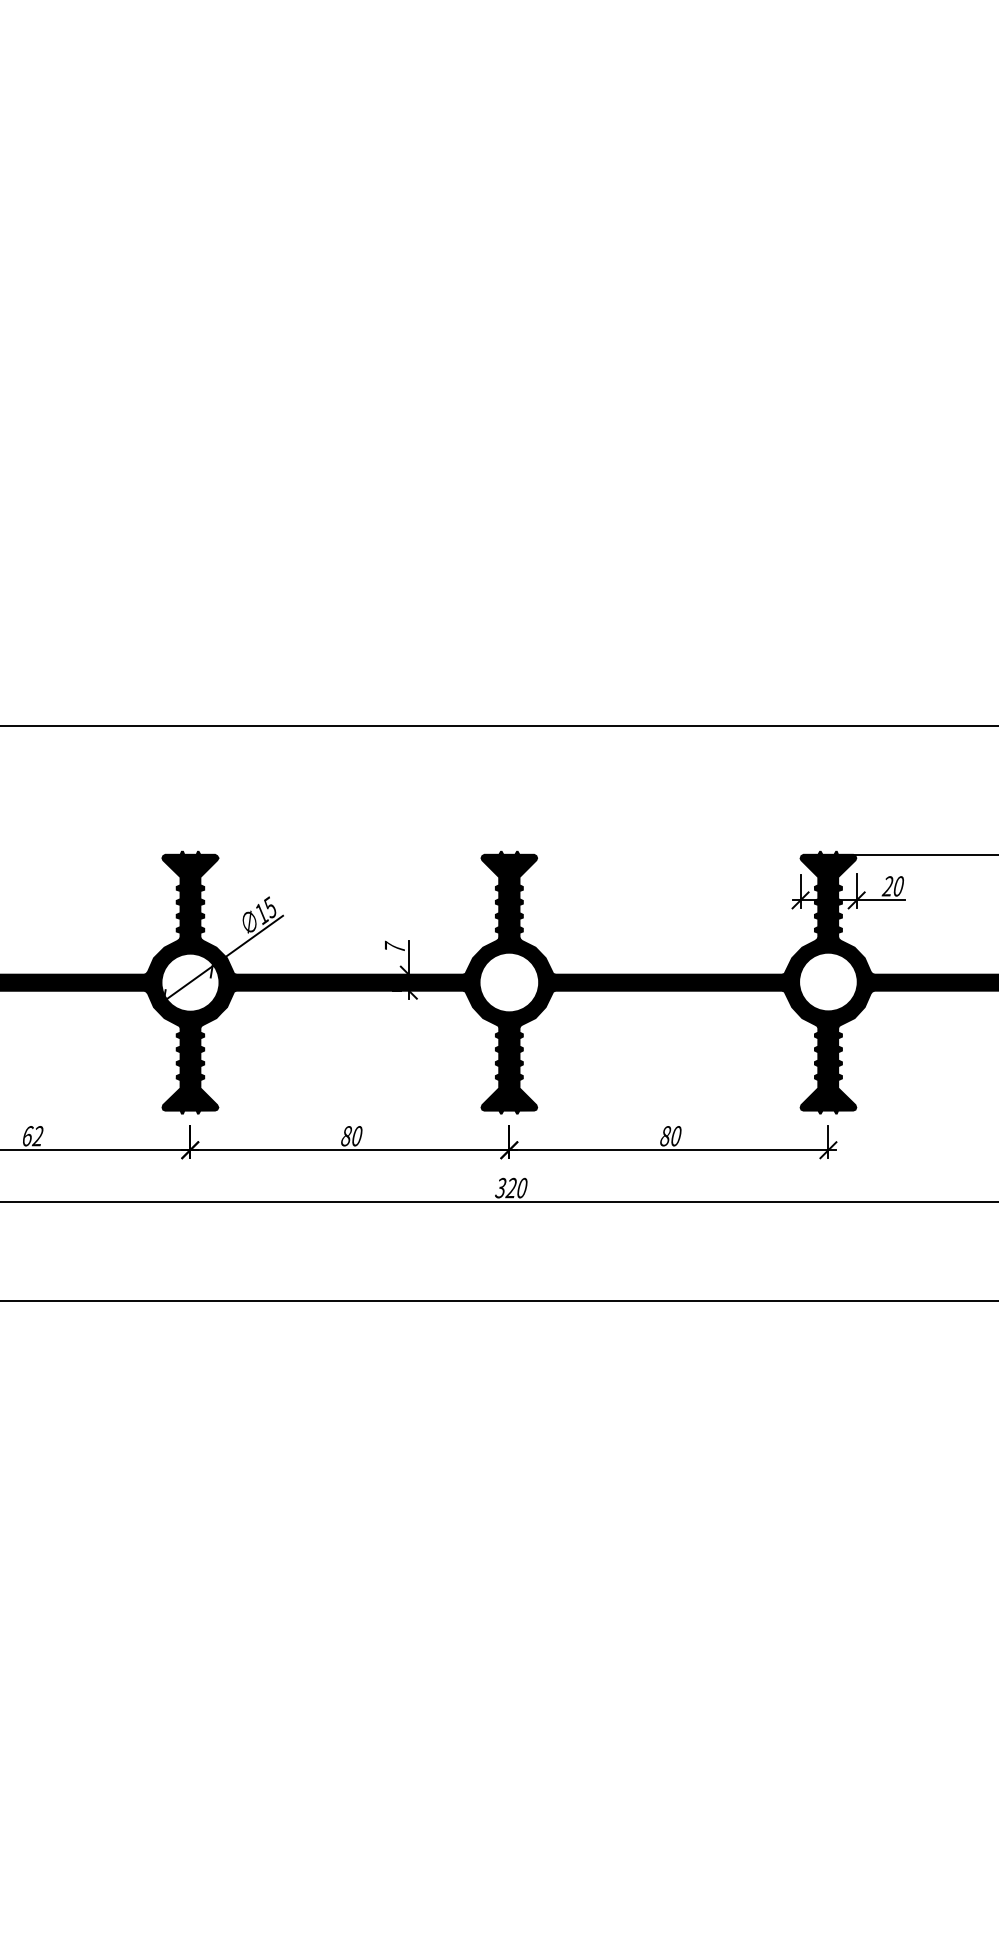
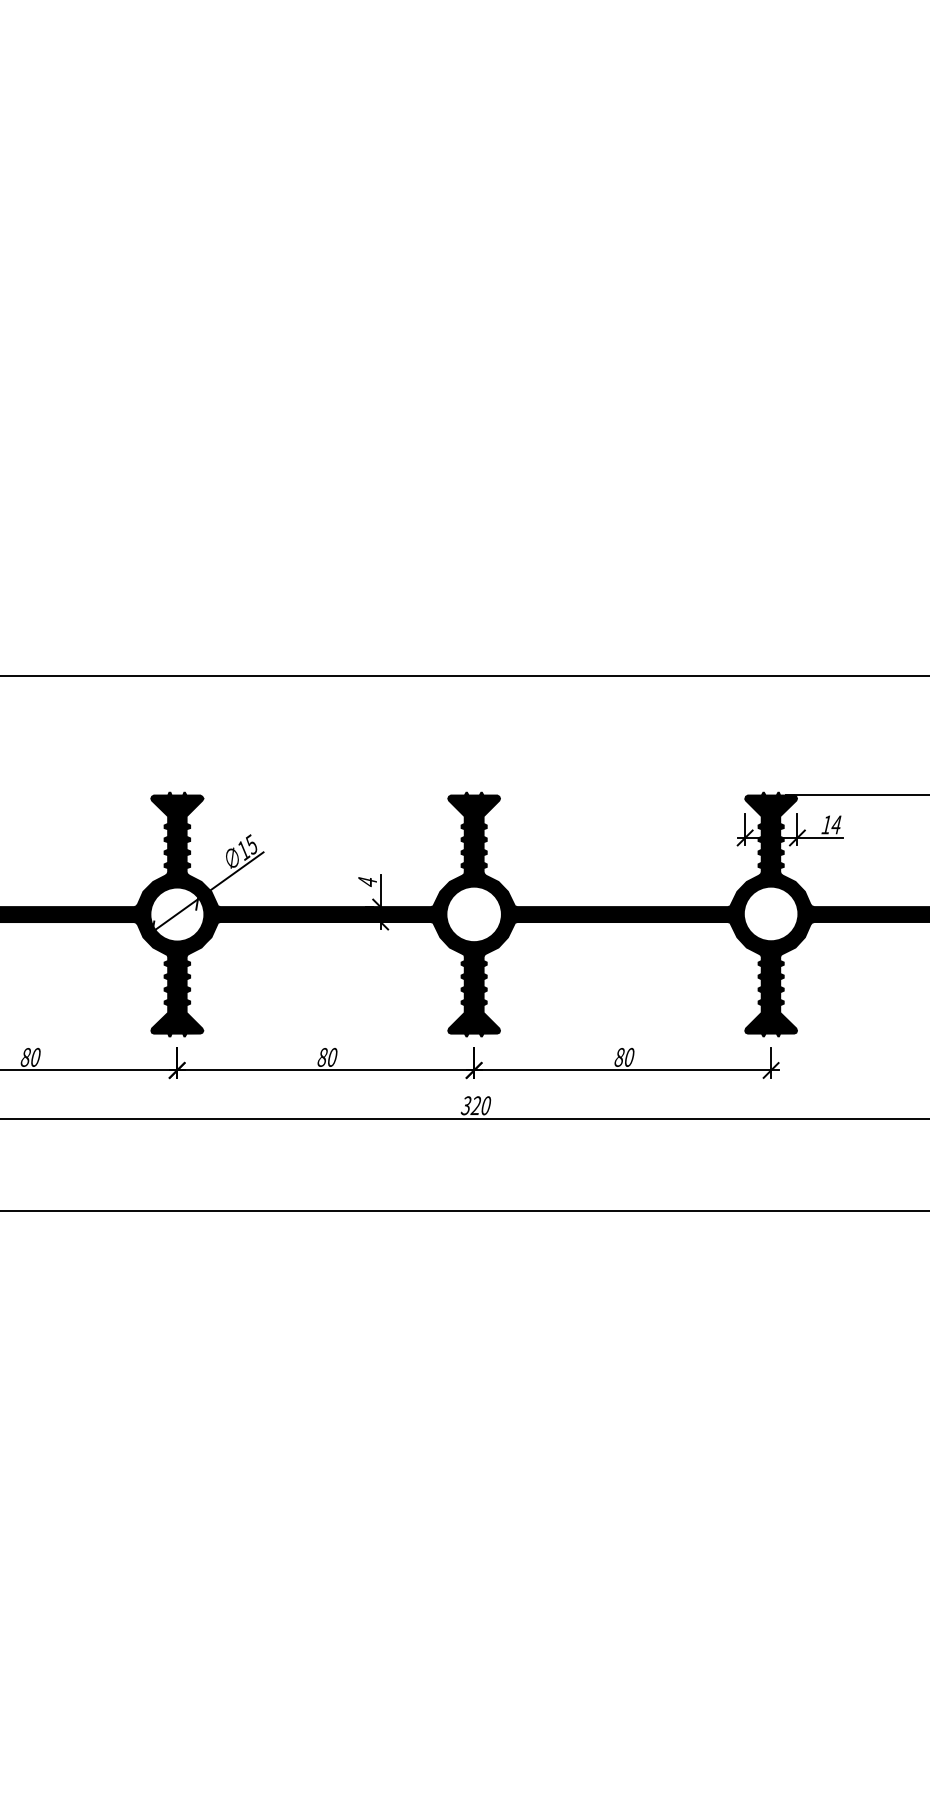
text: (892, 886) -> (830, 825), 20 -> 14
text: (394, 946) -> (367, 880), 7 -> 4
text: (32, 1136) -> (30, 1057), 62 -> 80

